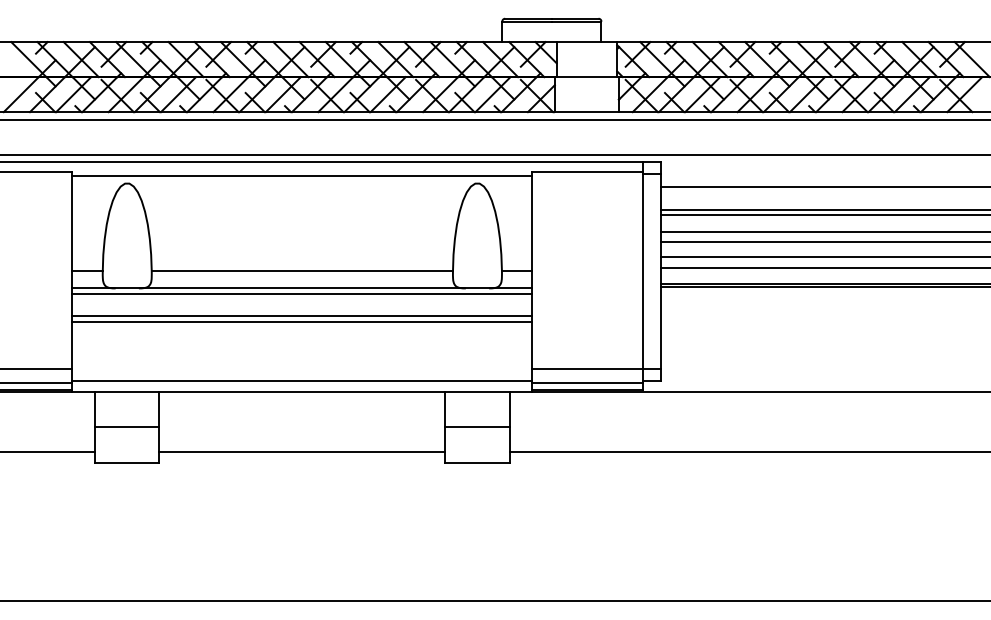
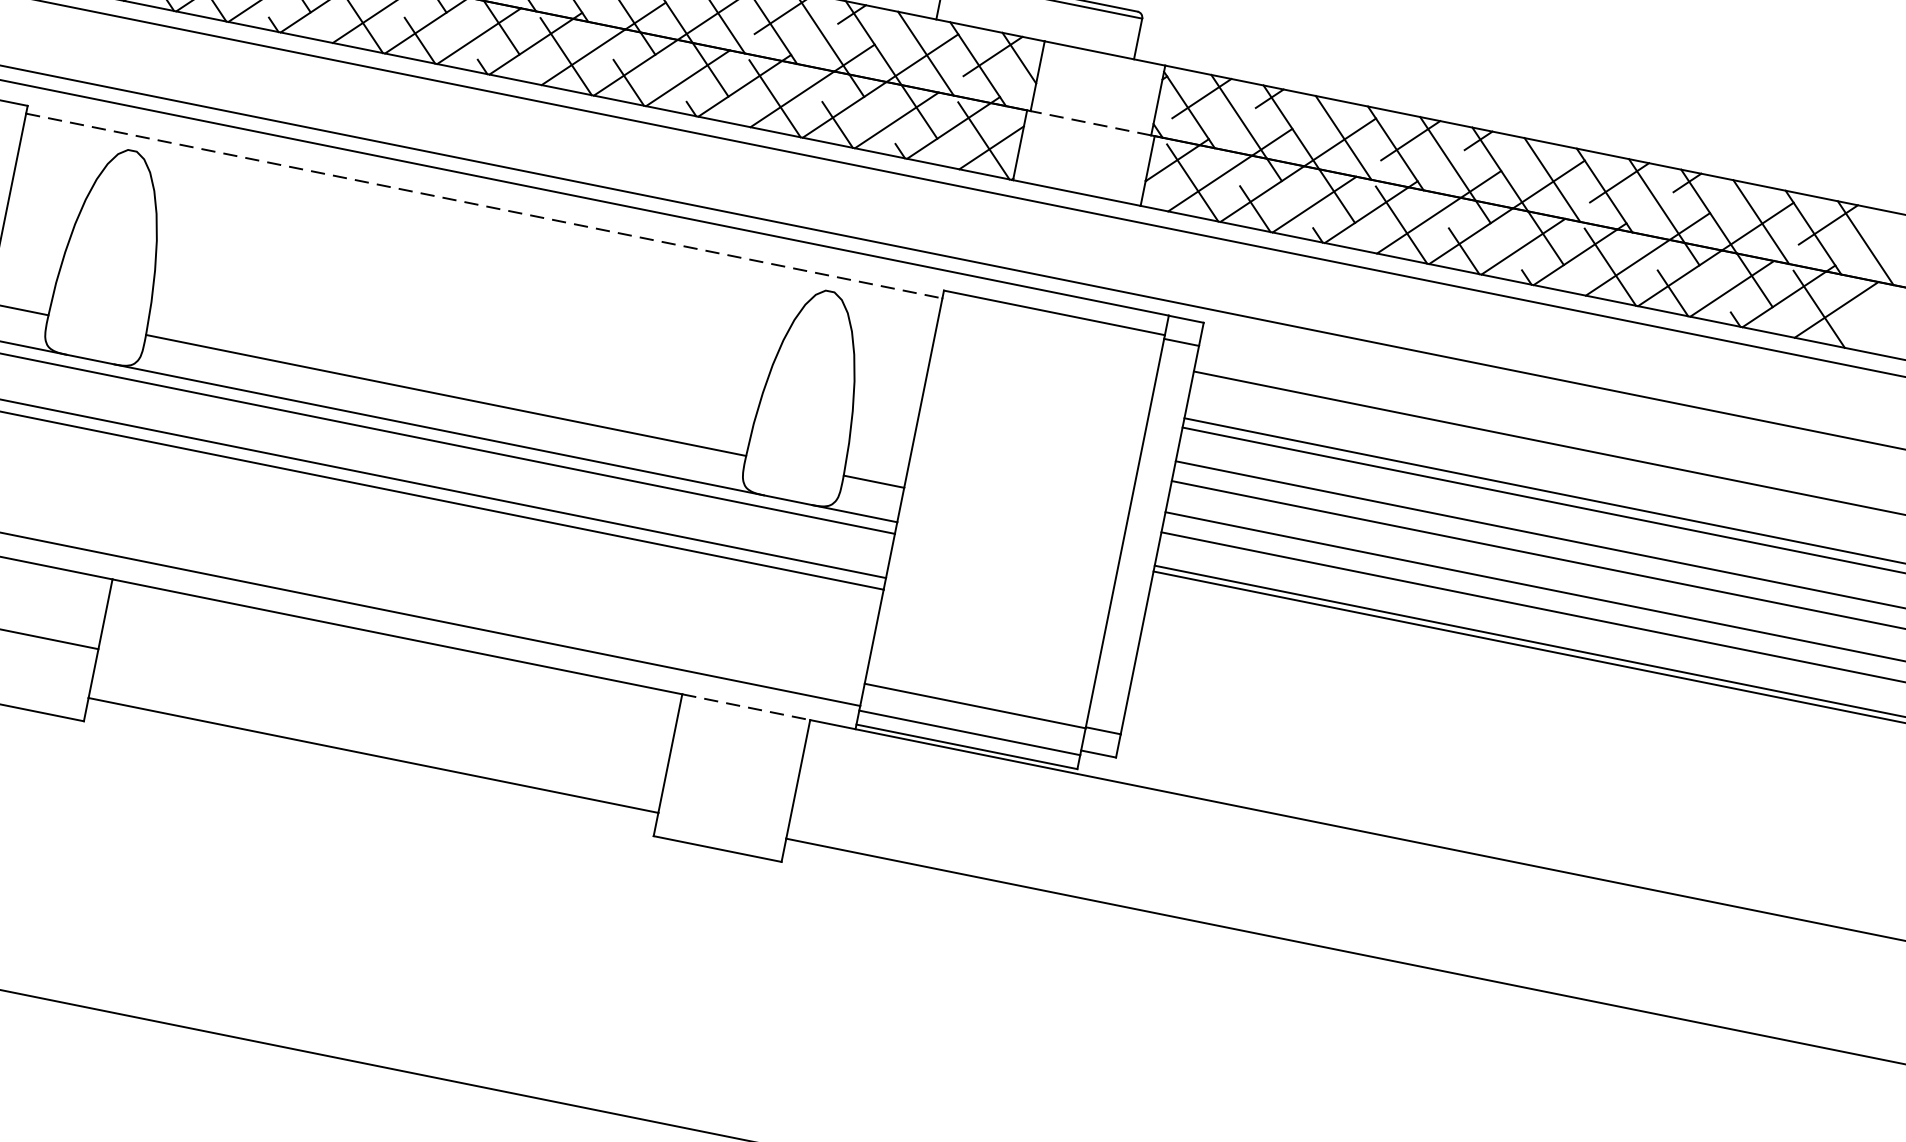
line: (586, 77) -> (1089, 123), solid -> dashed
line: (302, 176) -> (484, 207), solid -> dashed
line: (477, 392) -> (746, 707), solid -> dashed
line: (477, 427) -> (732, 777), removed

